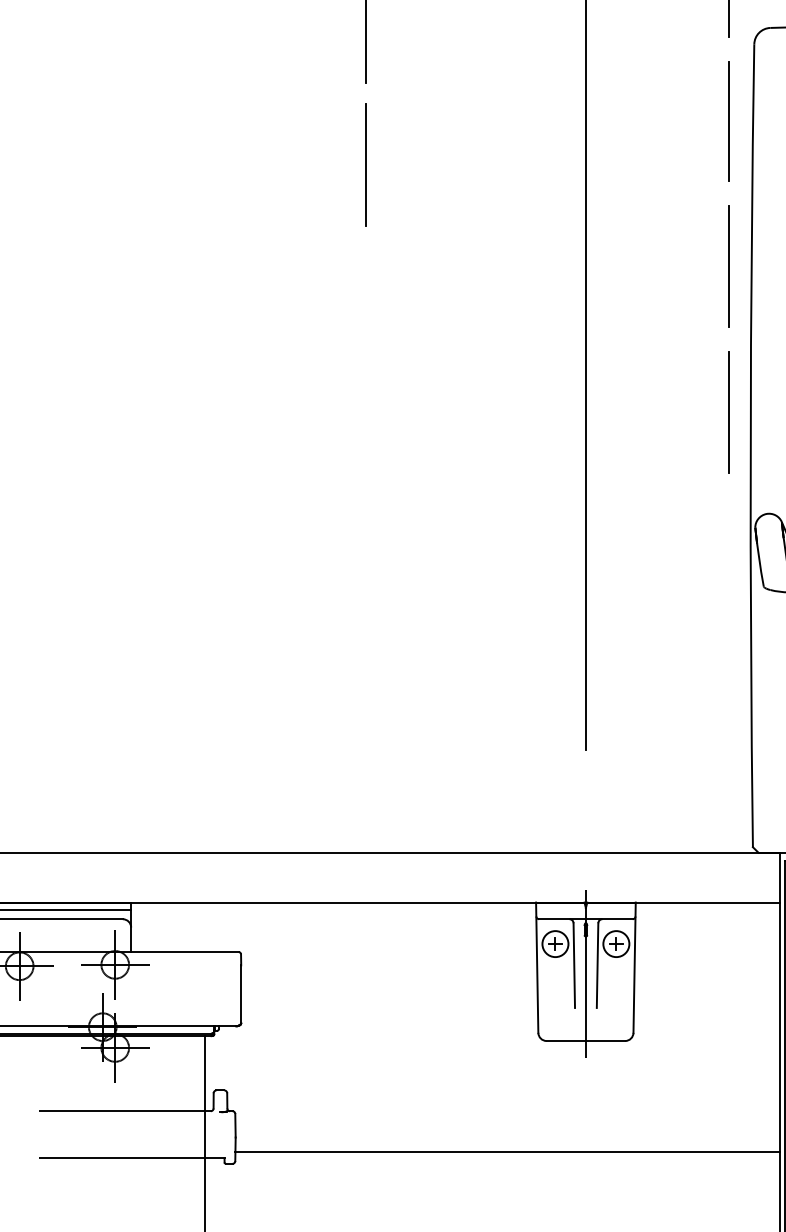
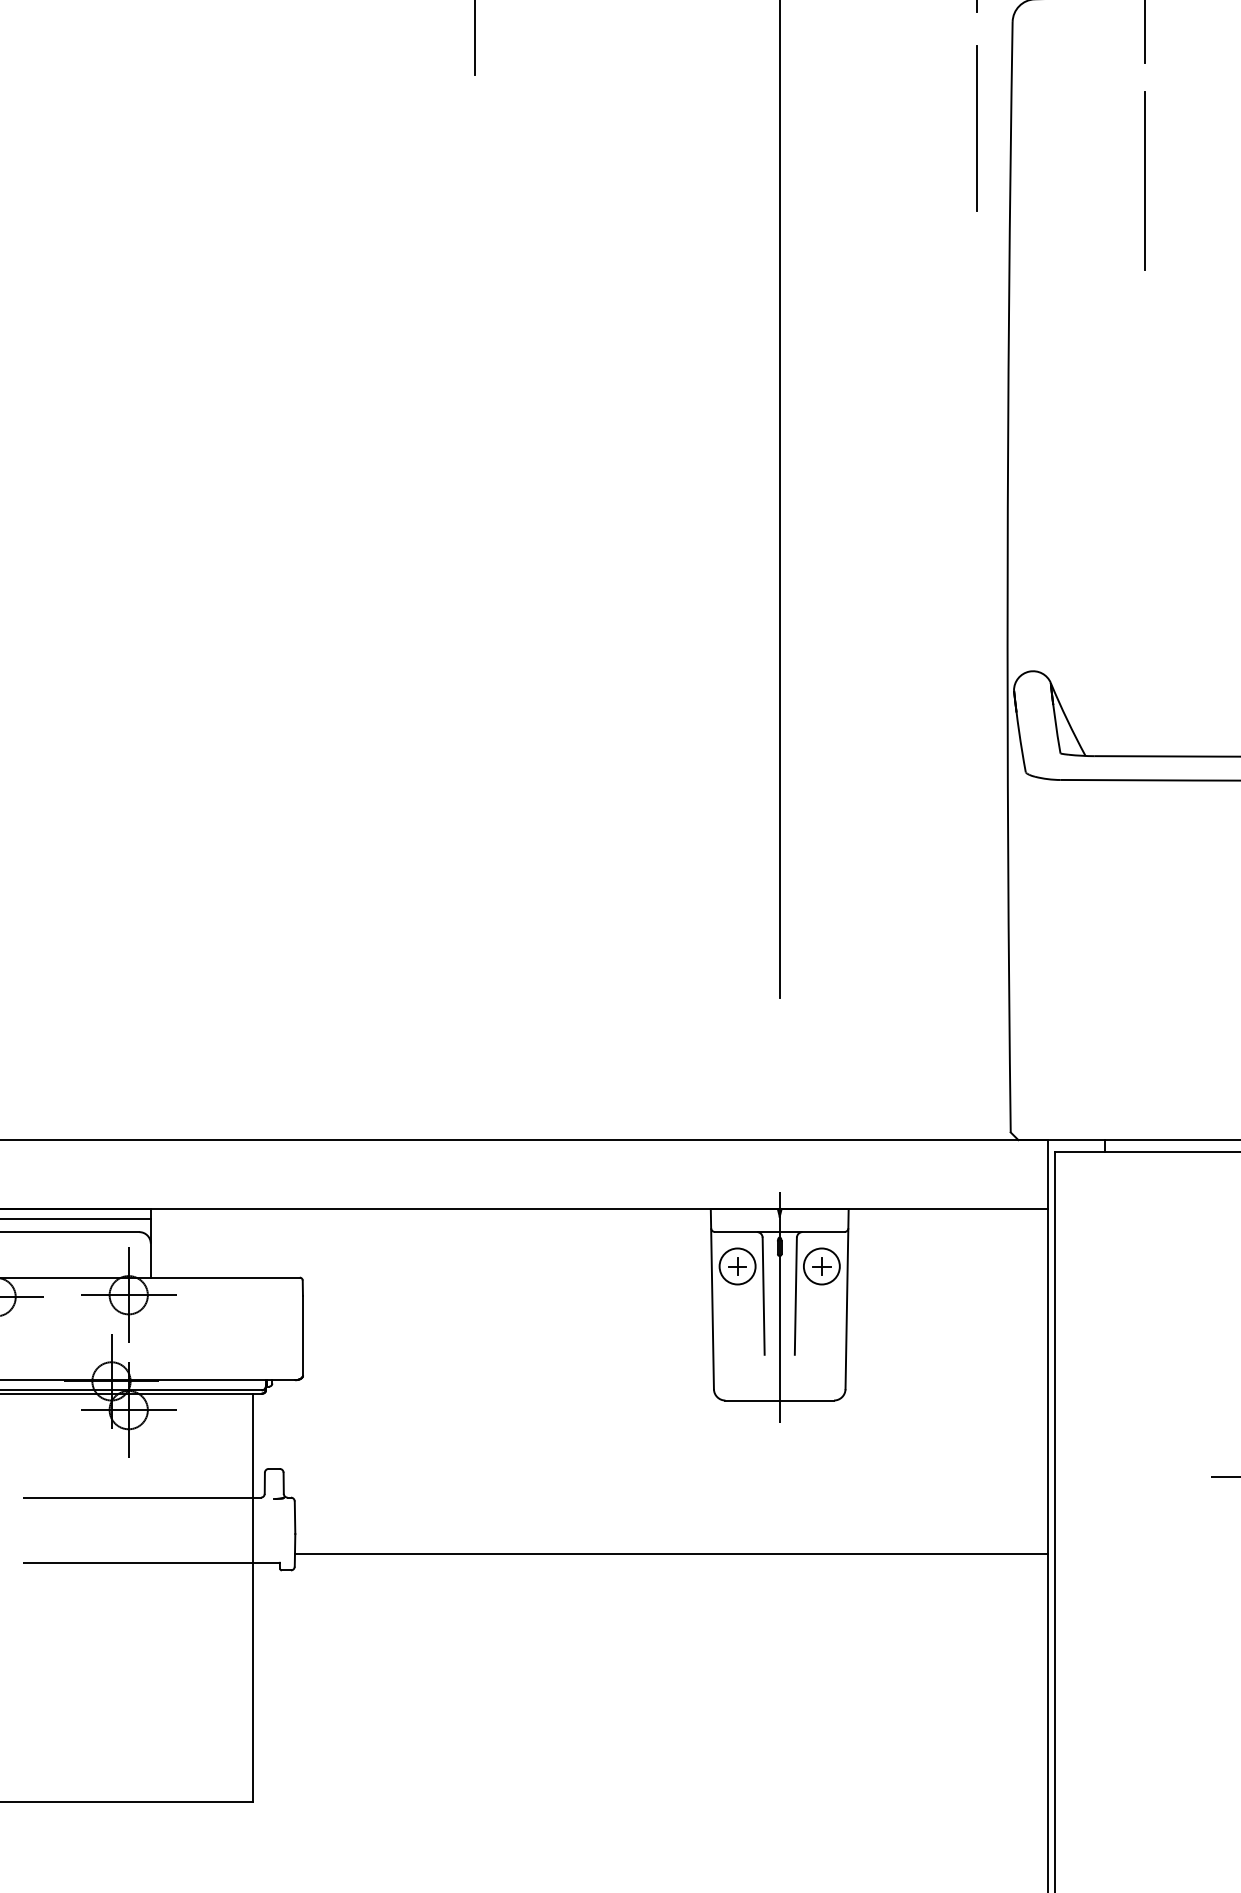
line: (365, 164) -> (475, 188), removed
line: (728, 265) -> (976, 328), removed
line: (728, 412) -> (976, 531), removed

